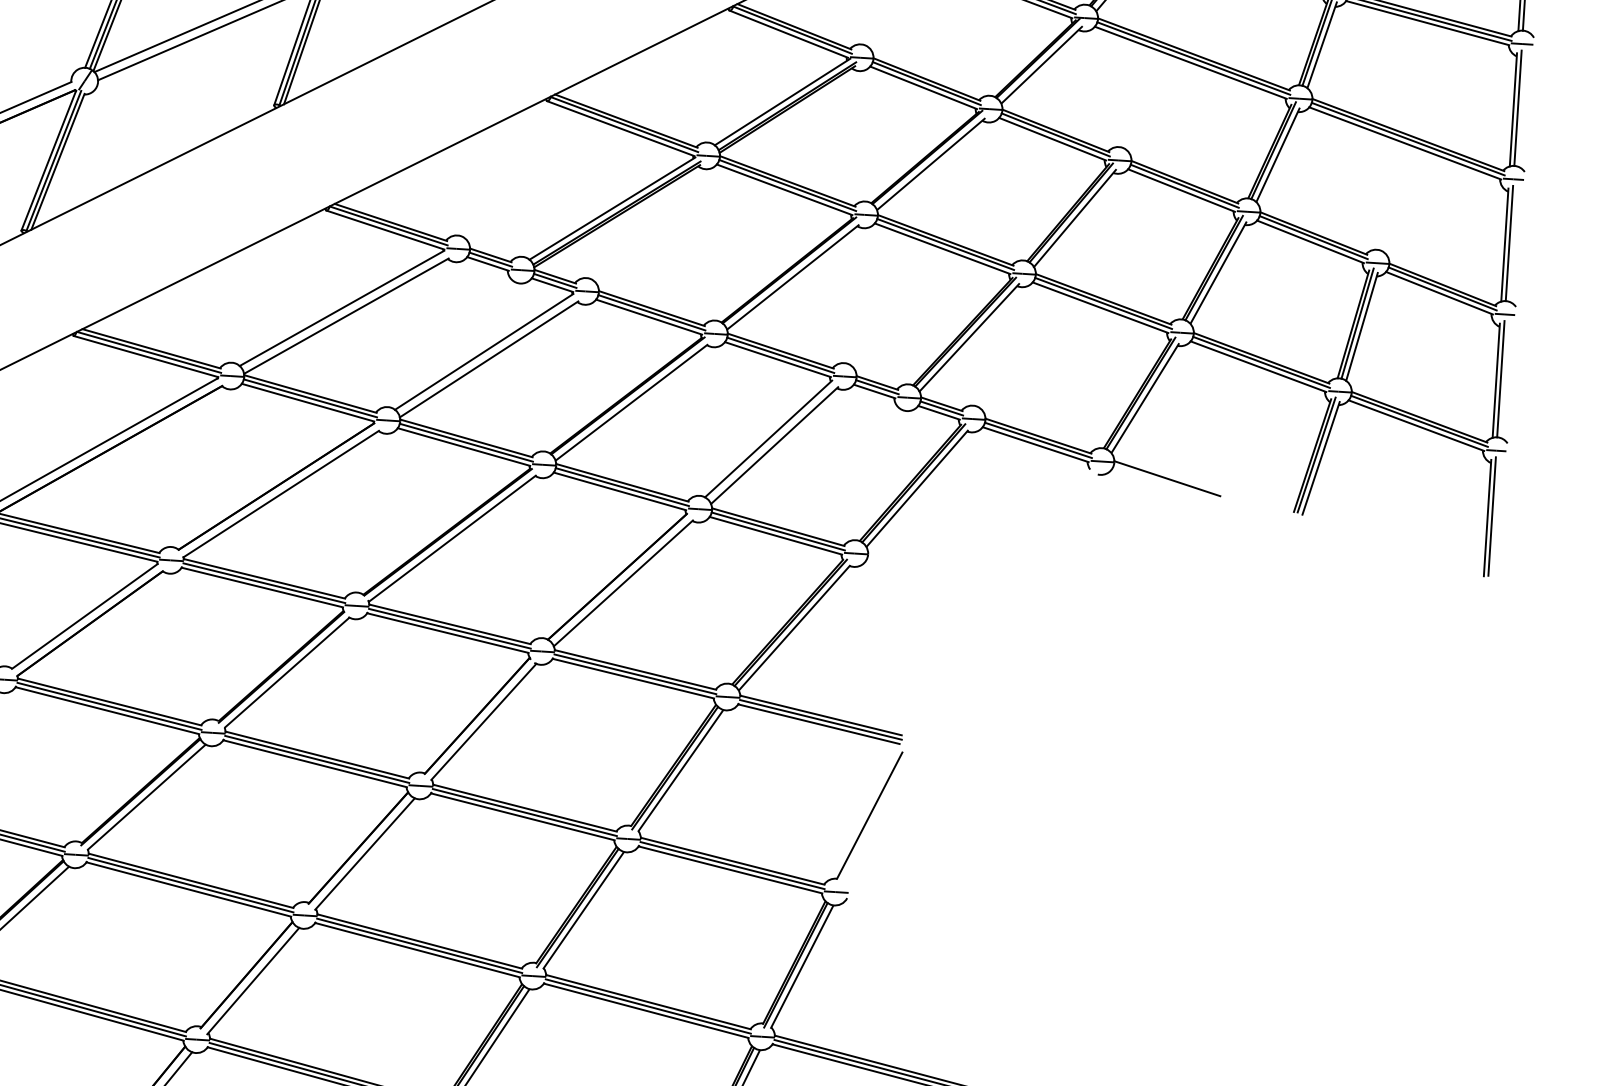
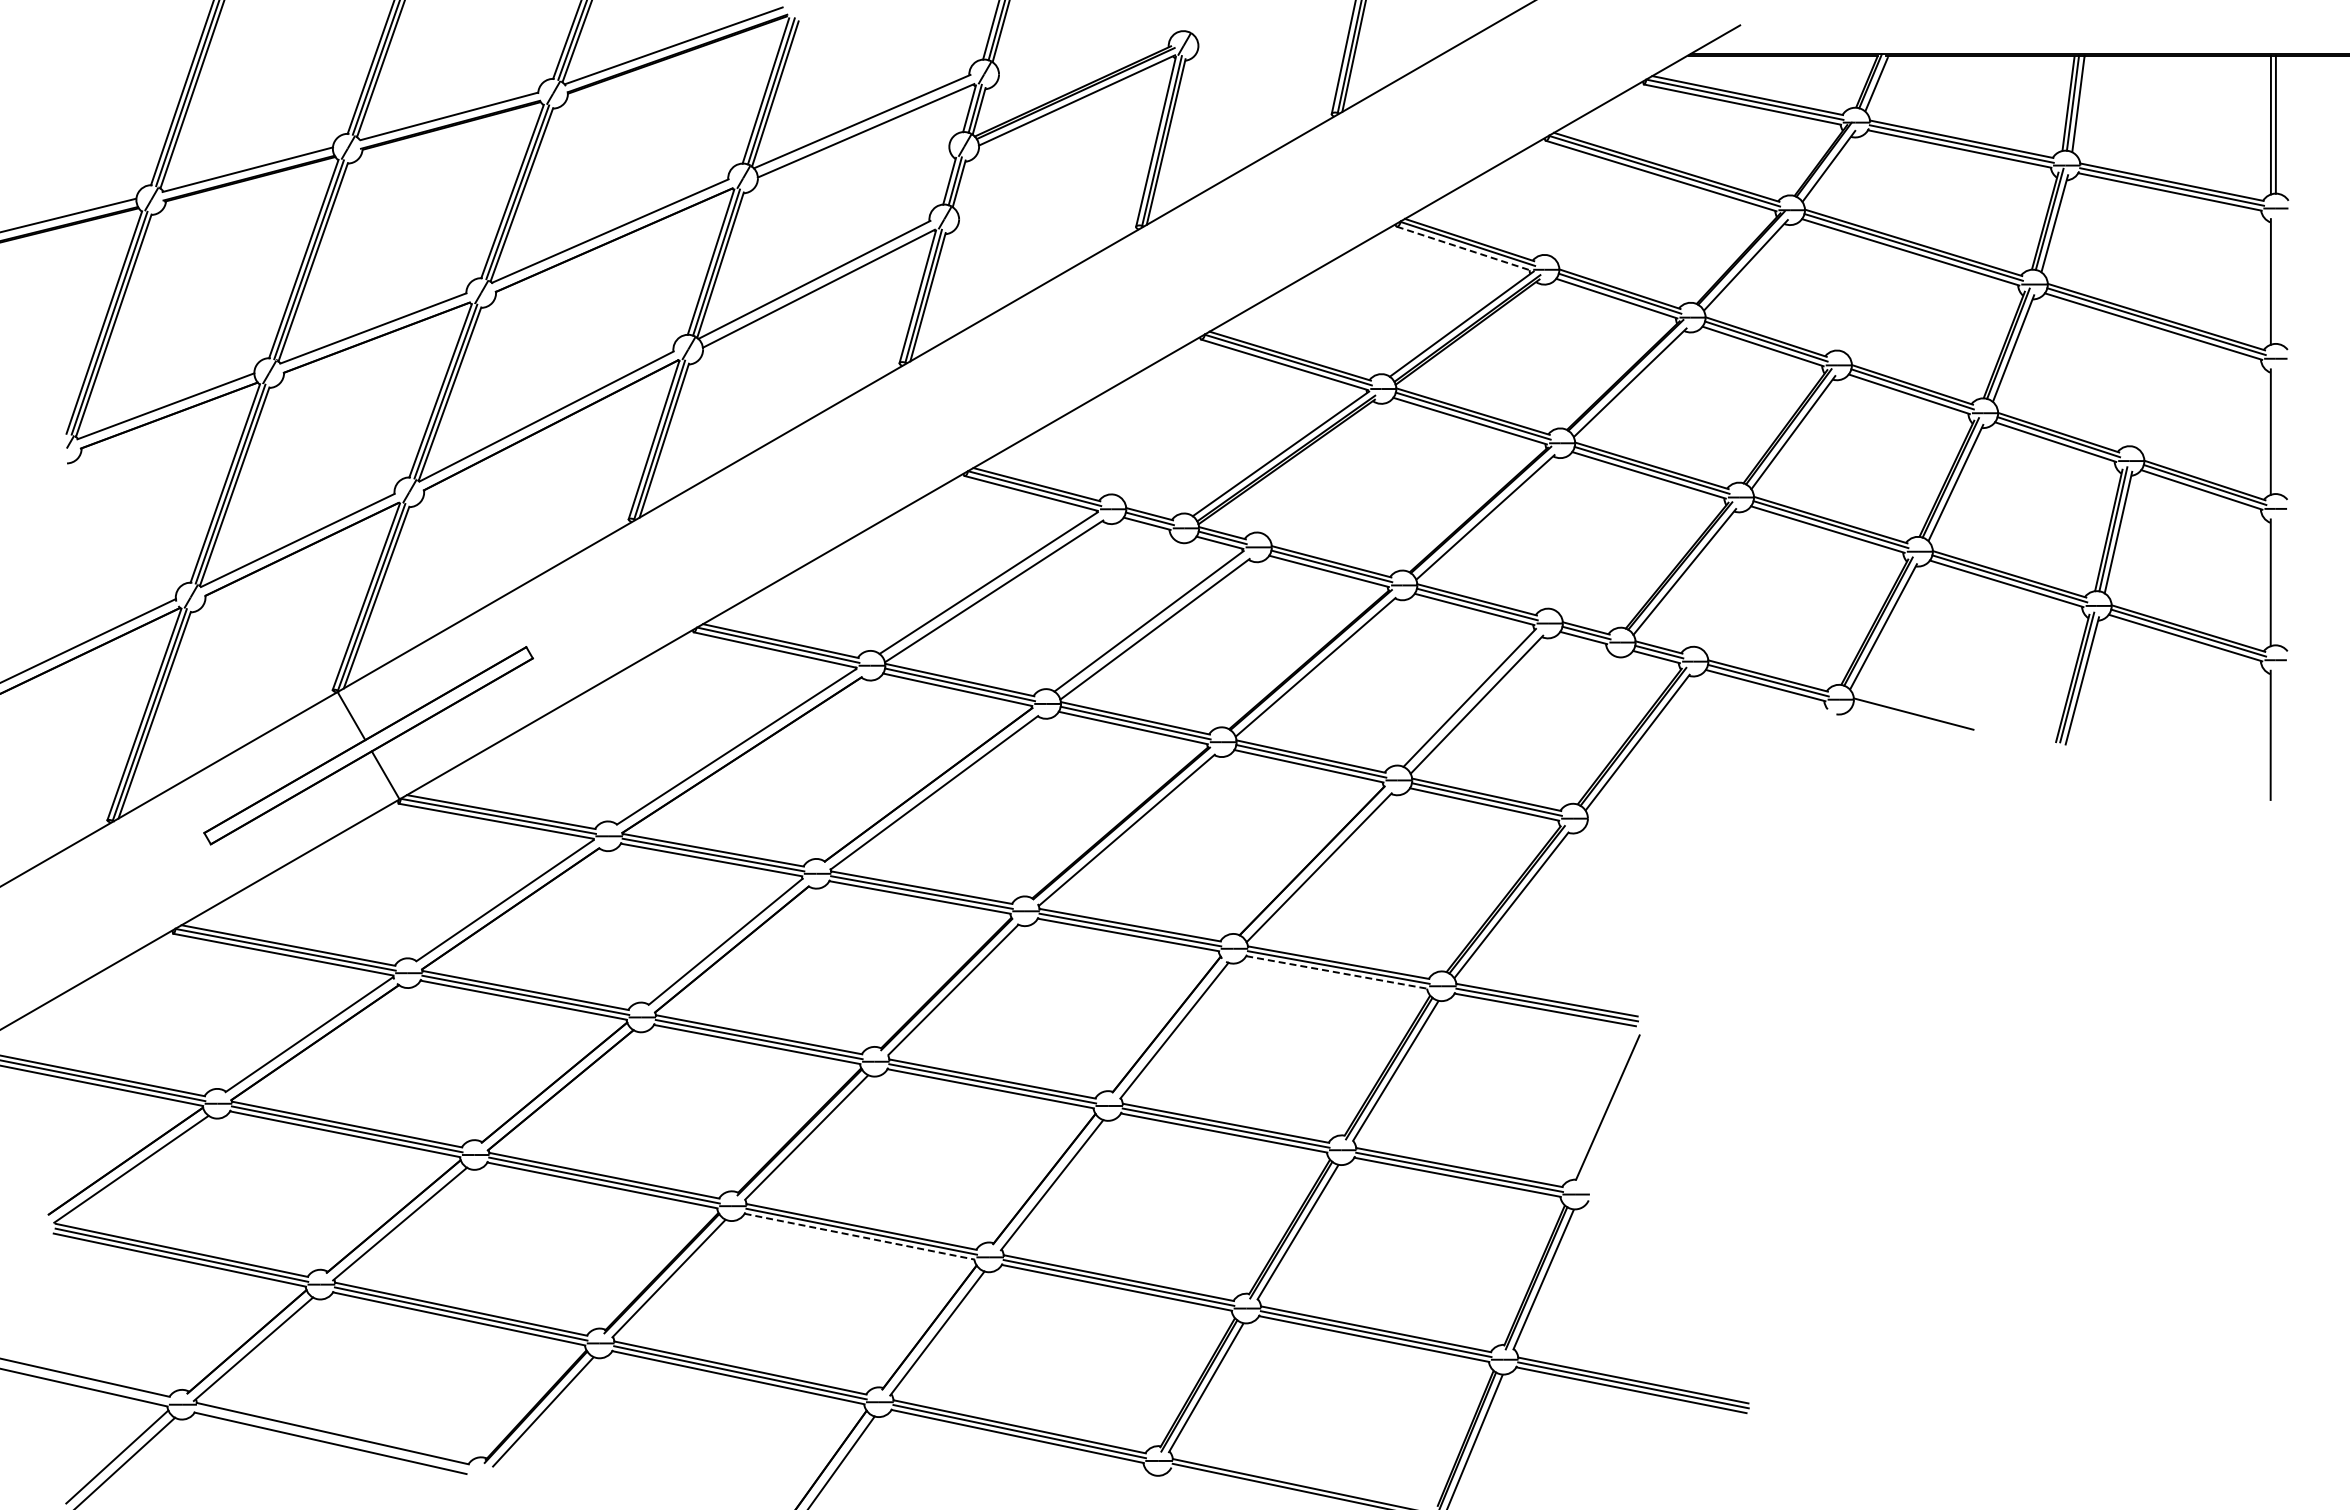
line: (788, 34) -> (1463, 248), solid -> dashed
line: (1517, 107) -> (2275, 279), removed
line: (1509, 243) -> (2275, 430), removed
line: (1500, 378) -> (2275, 580), removed
line: (1492, 516) -> (2275, 733), removed
line: (633, 678) -> (1337, 972), solid -> dashed
line: (189, 889) -> (860, 1236), solid -> dashed

